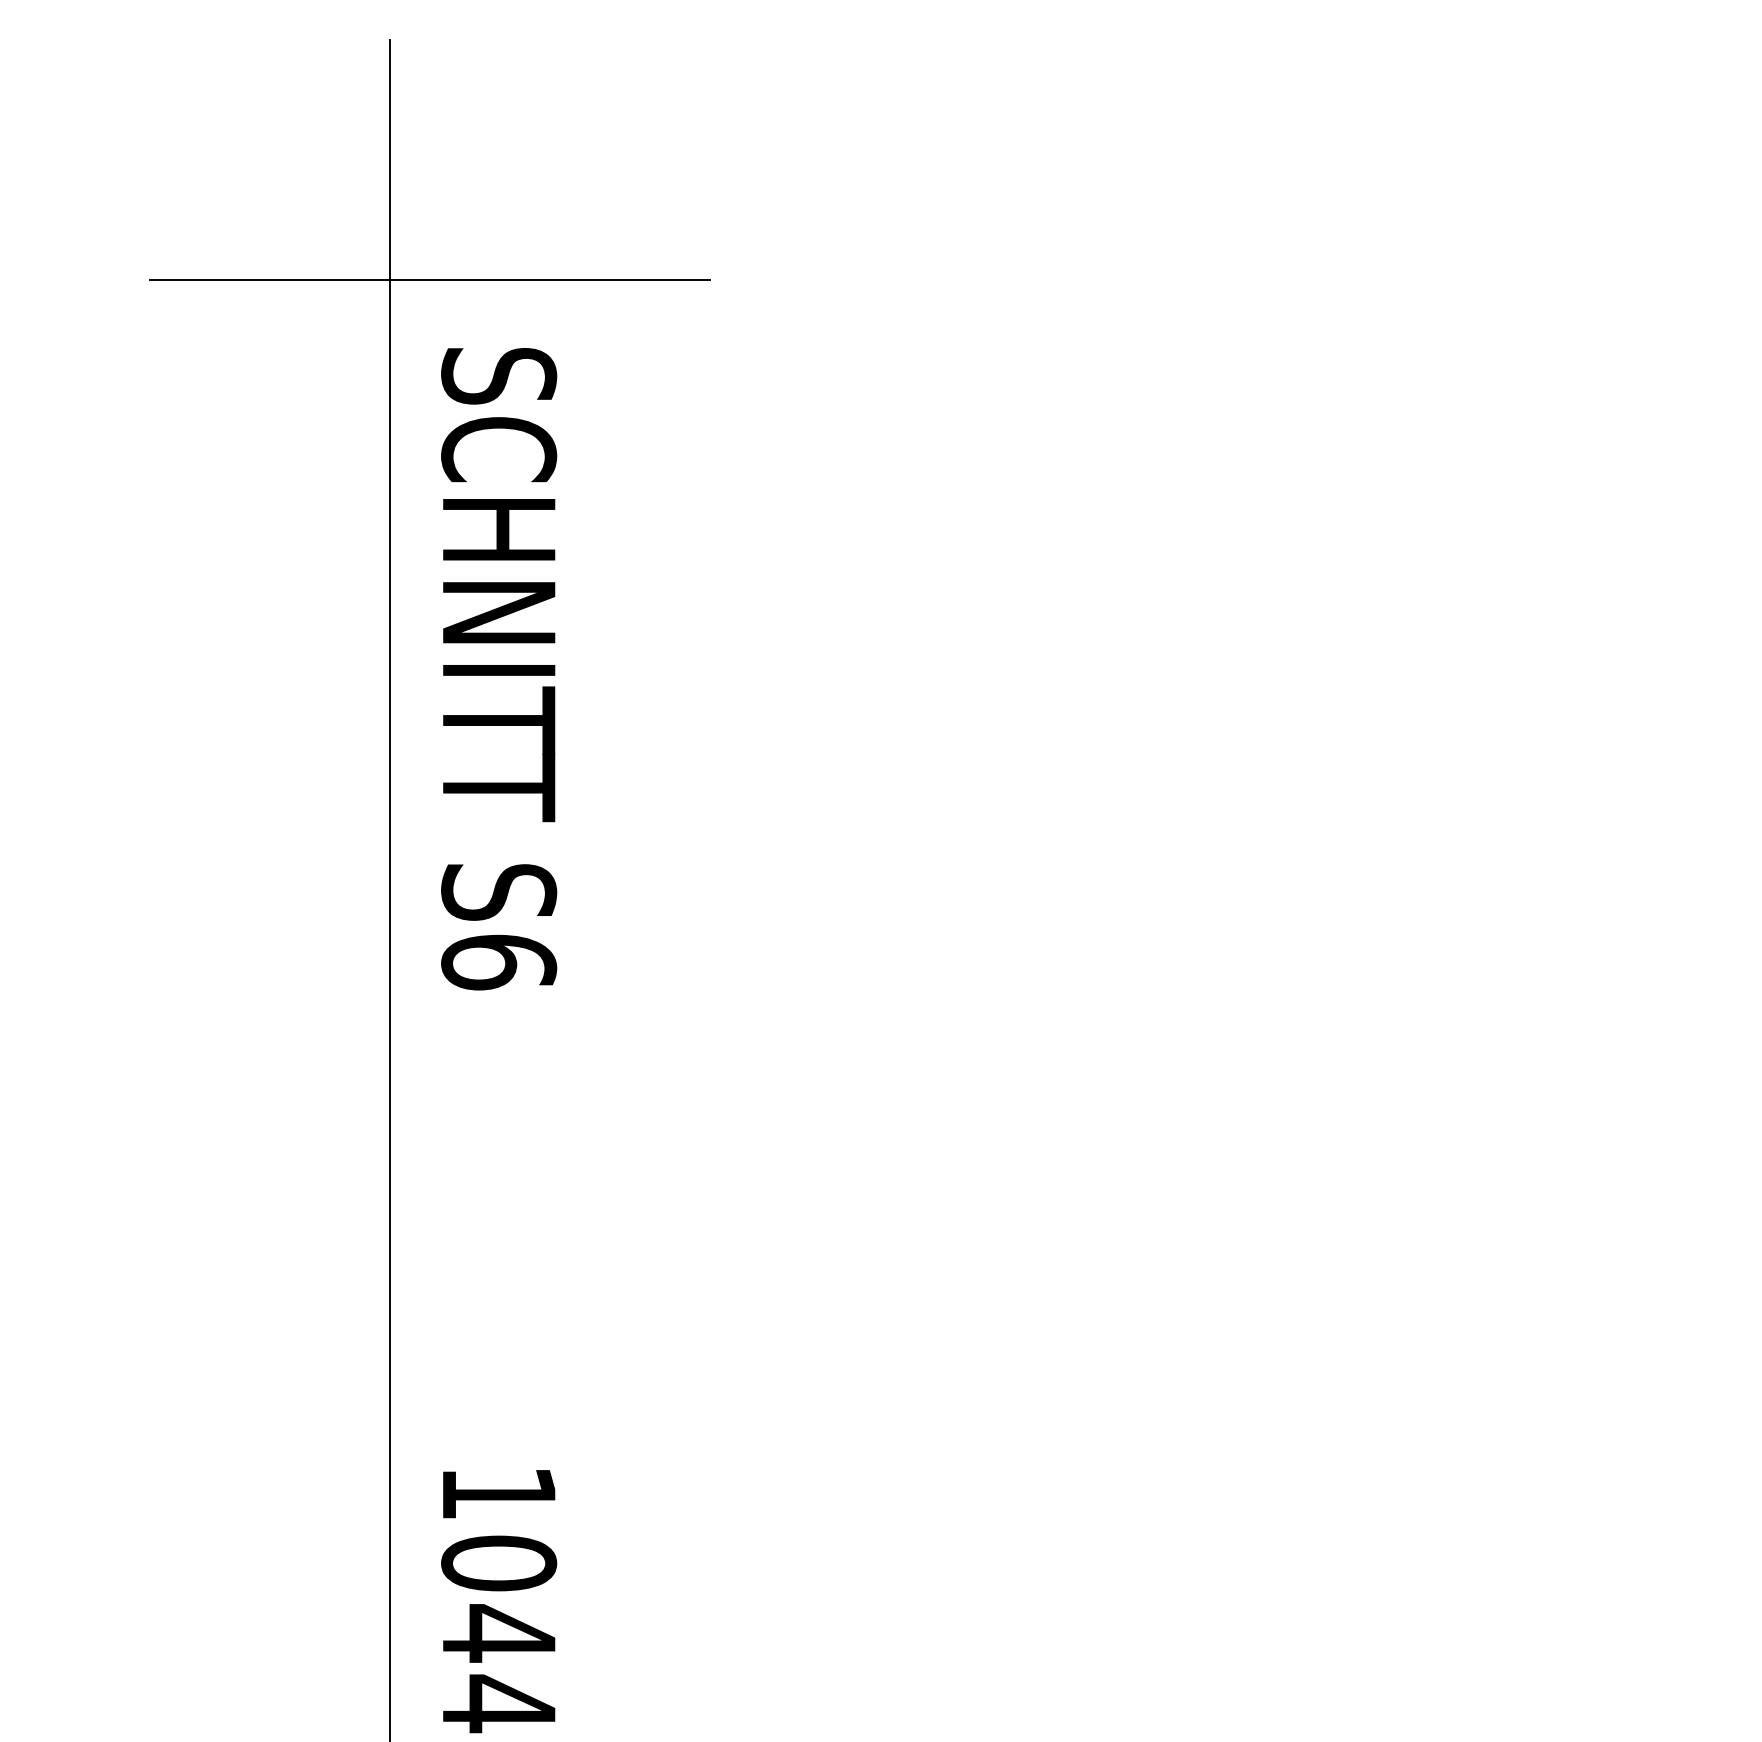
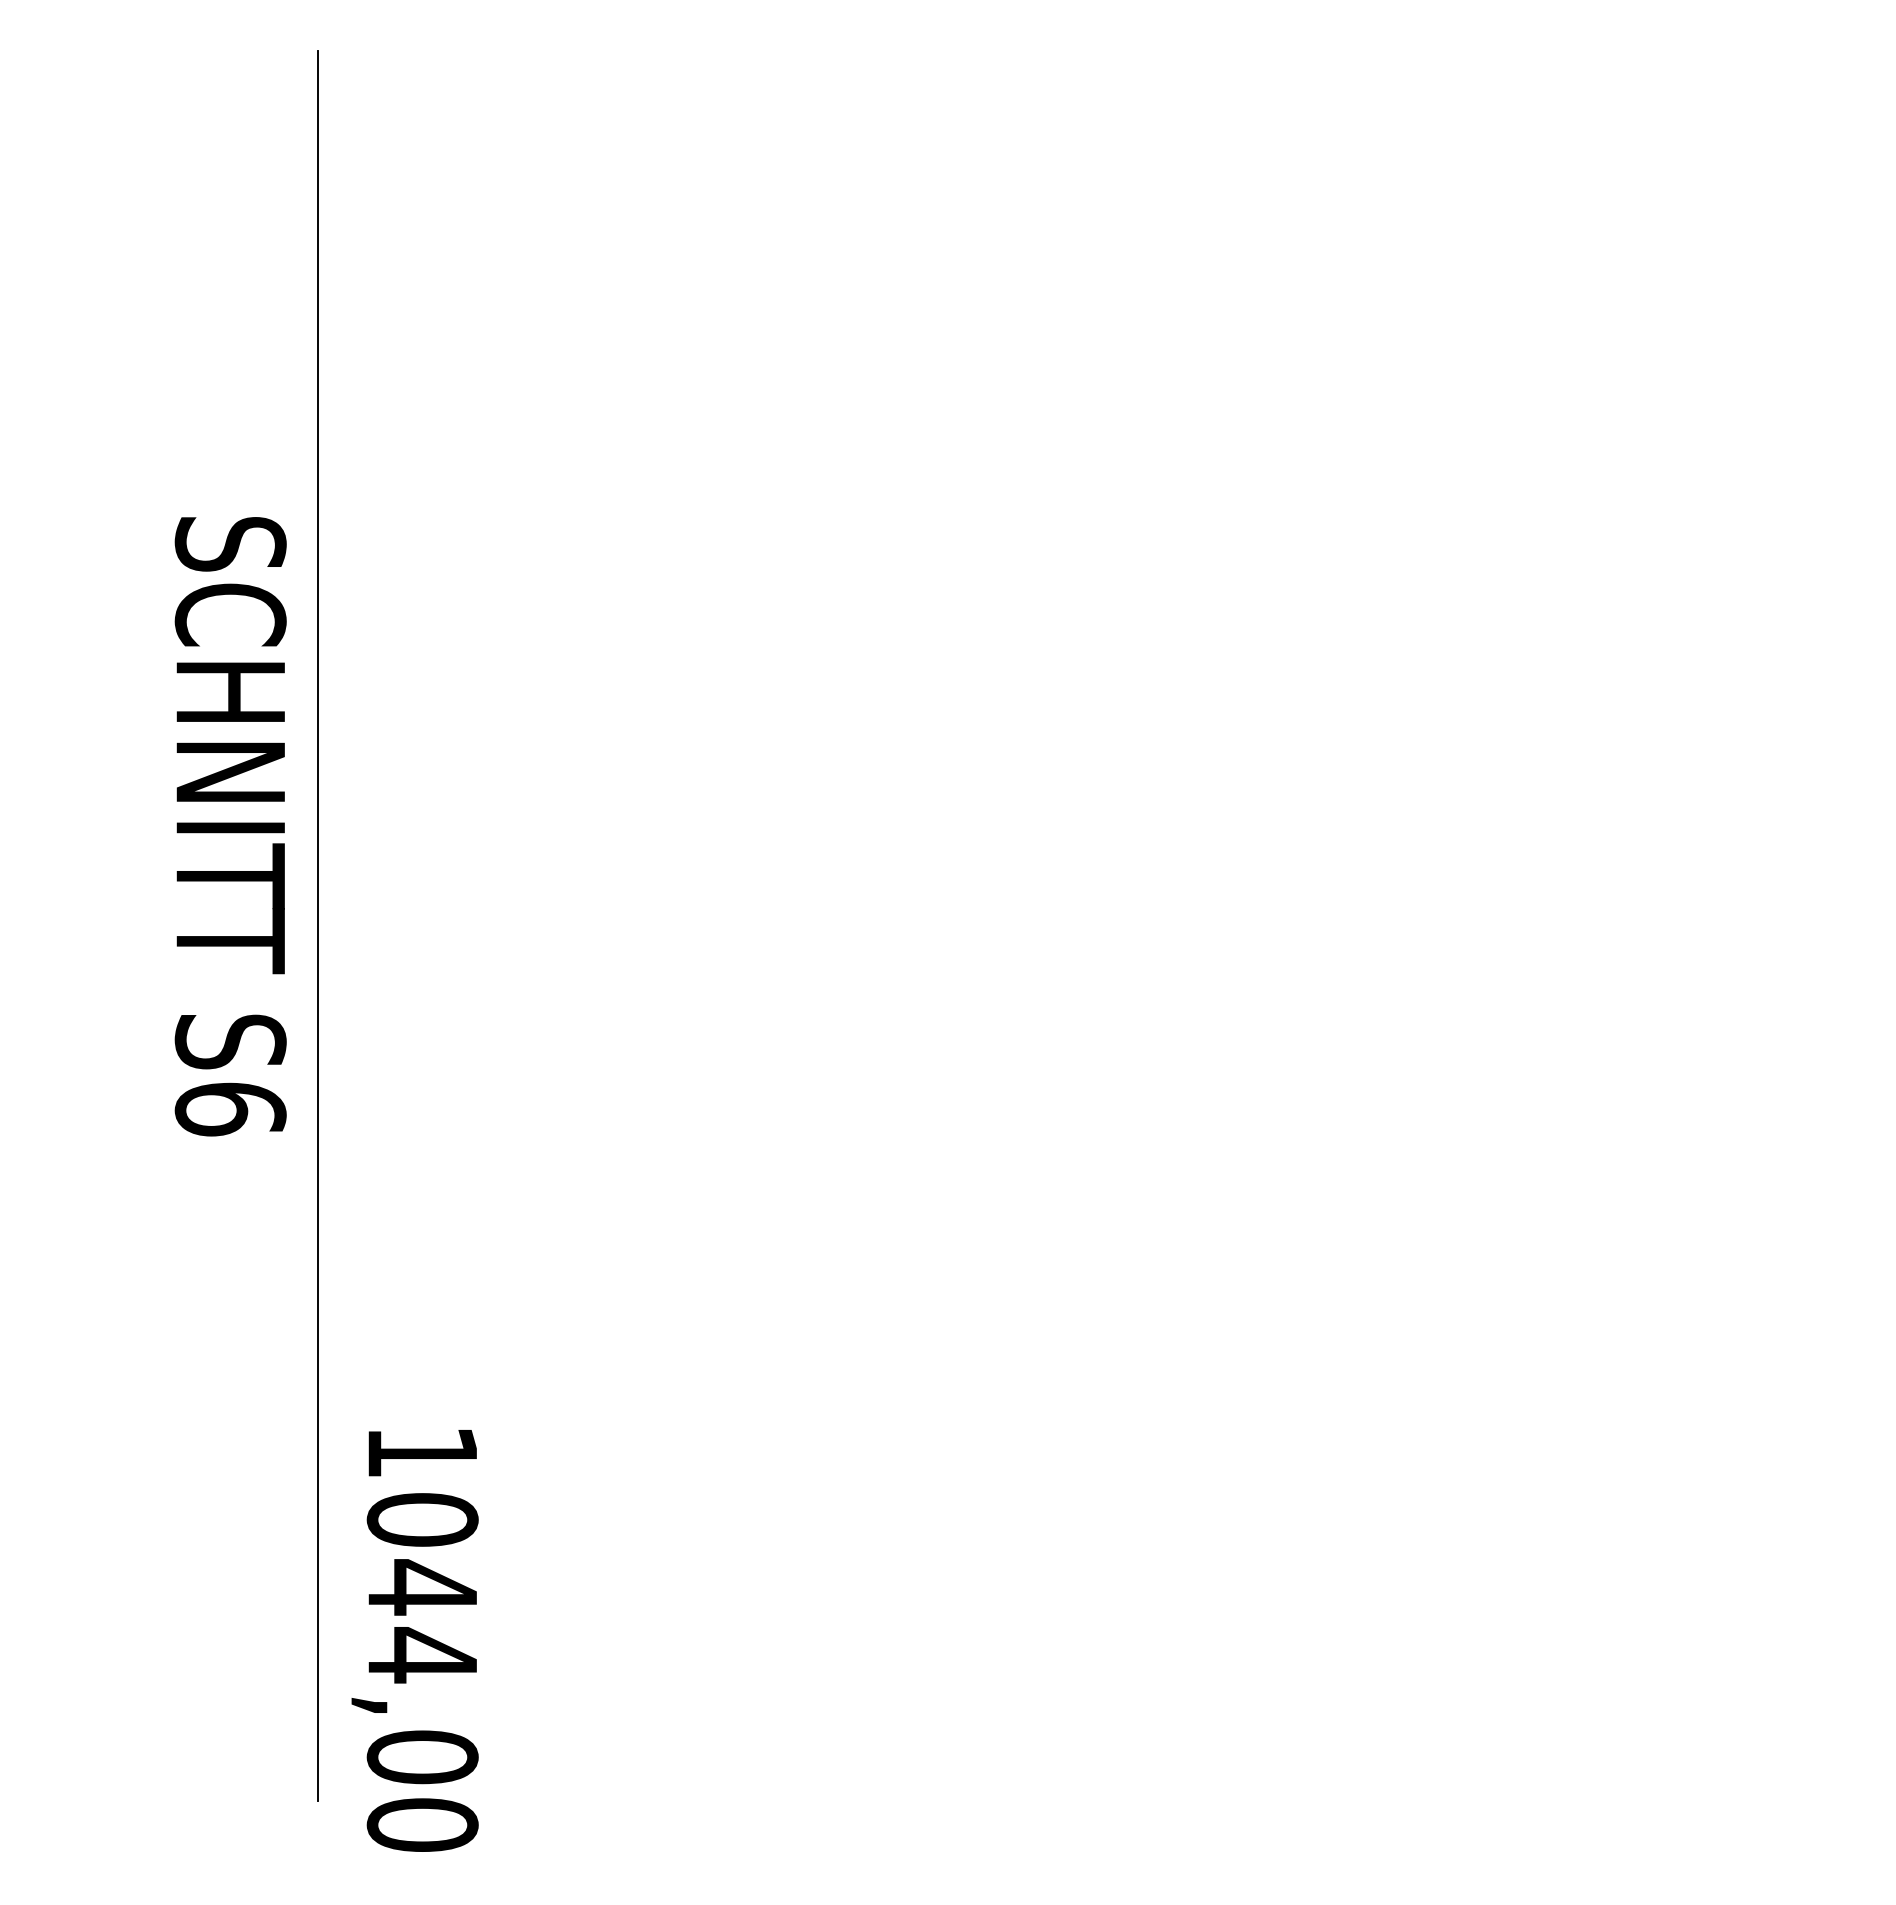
line: (430, 280) -> (356, 282), removed
text: (498, 668) -> (230, 826), moved

